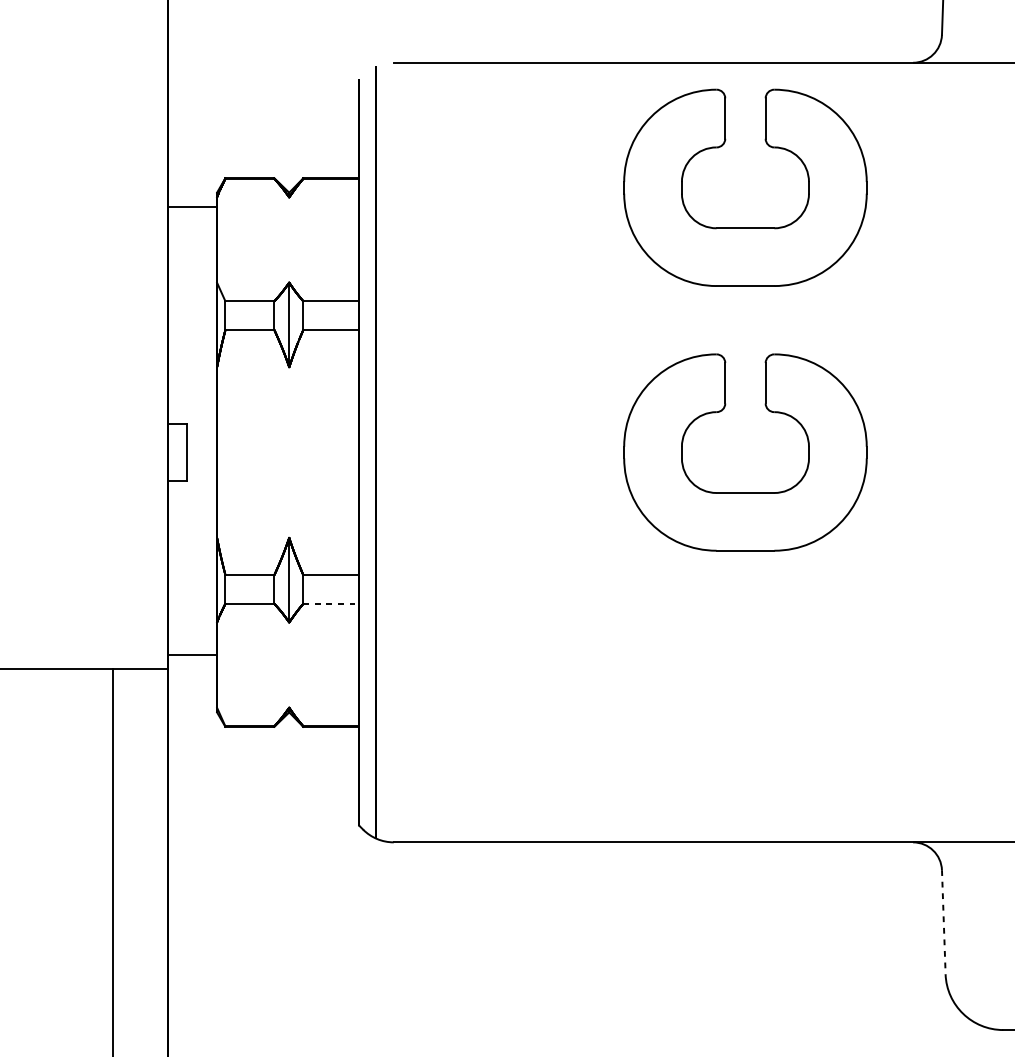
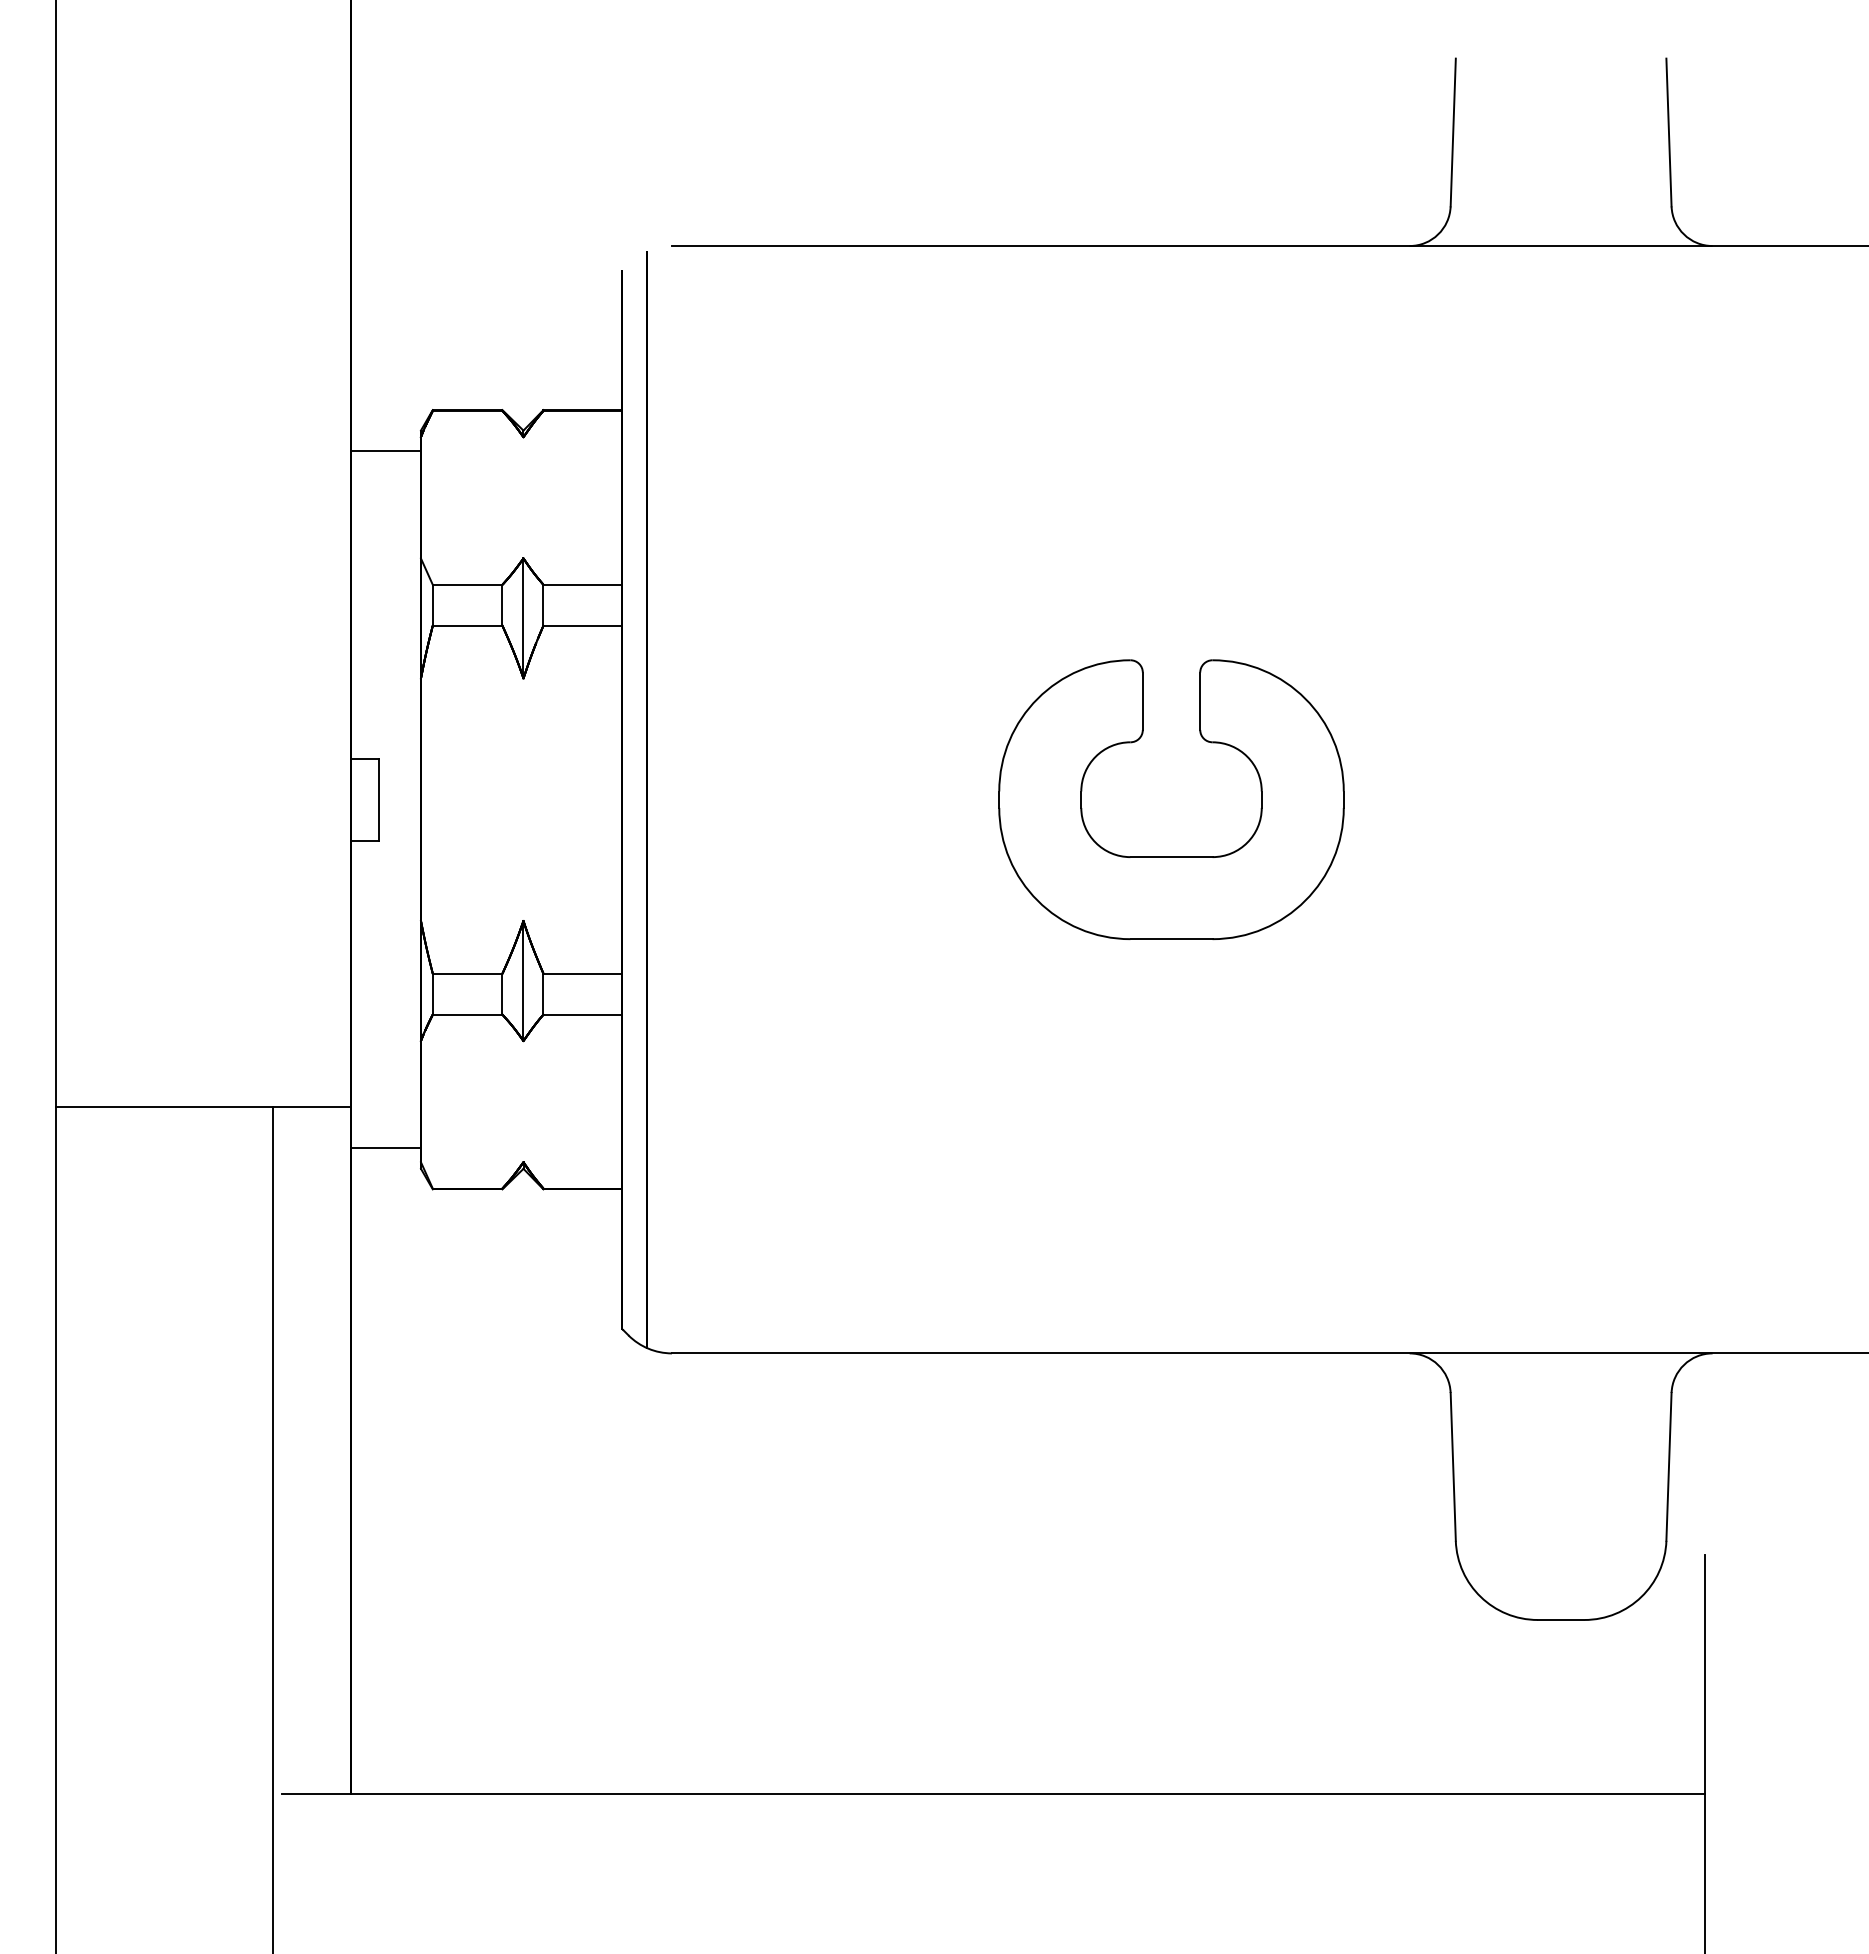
part: (745, 227) -> (1171, 480), removed
line: (331, 603) -> (583, 1014), dashed -> solid
line: (192, 655) -> (385, 1148), moved
line: (943, 921) -> (1453, 1466), dashed -> solid

